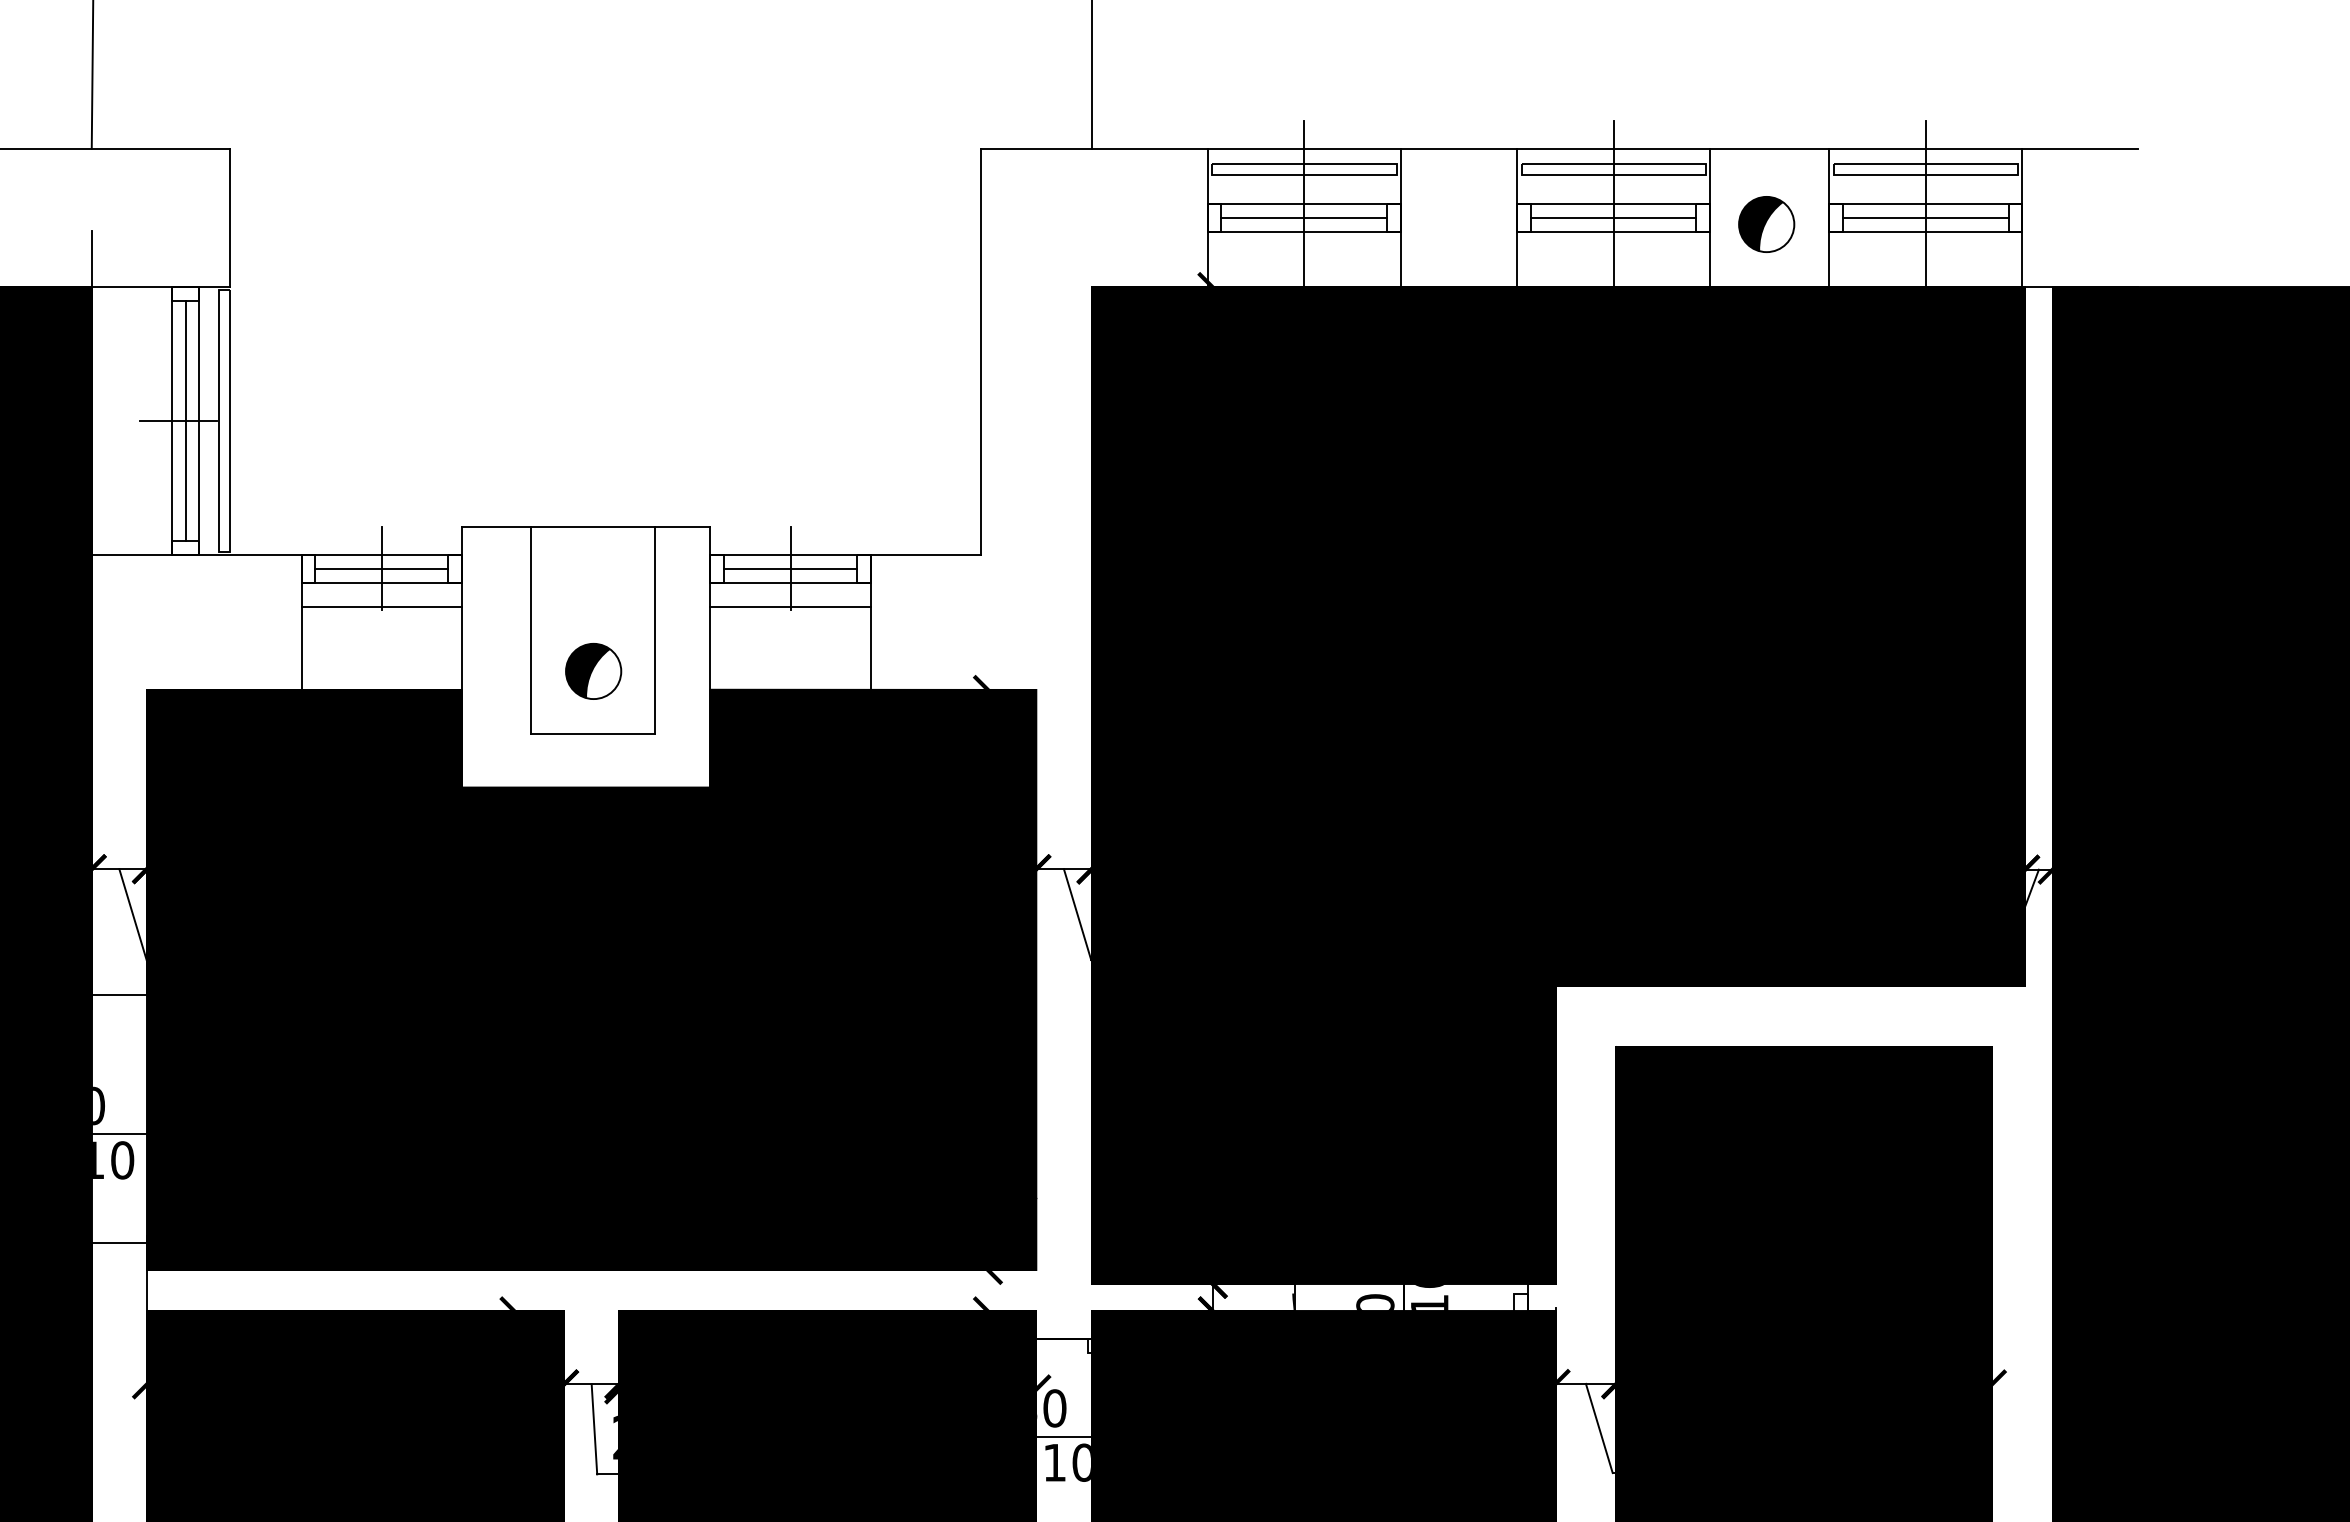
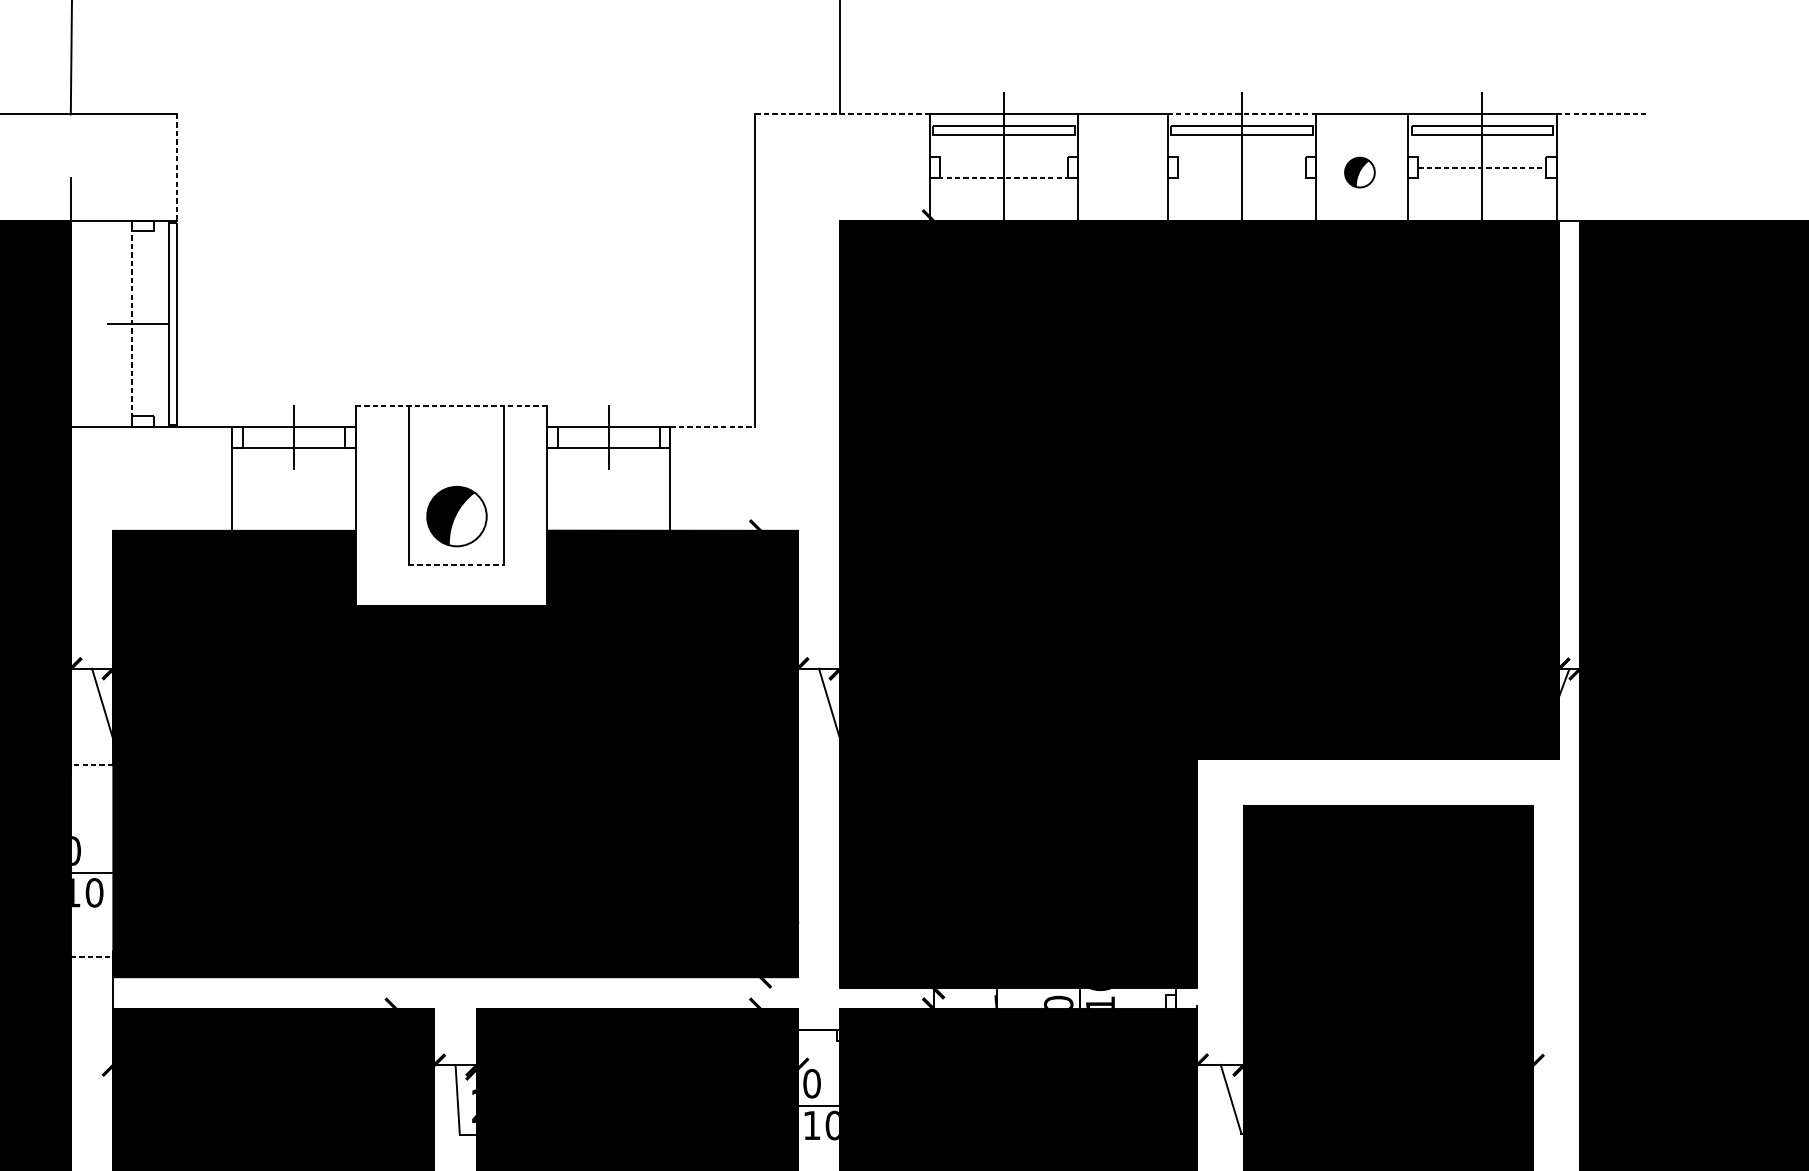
line: (1094, 148) -> (842, 114), solid -> dashed
line: (1613, 148) -> (1241, 114), solid -> dashed
line: (2080, 148) -> (1601, 114), solid -> dashed
line: (1303, 204) -> (1003, 157), removed
line: (1613, 204) -> (1241, 157), removed
line: (1925, 204) -> (1482, 157), removed
line: (229, 217) -> (176, 167), solid -> dashed
line: (1304, 218) -> (1004, 167), removed
line: (1613, 218) -> (1241, 167), removed
line: (1925, 218) -> (1482, 167), solid -> dashed
part: (1766, 224) -> (1359, 172), size x0.7
line: (1304, 231) -> (1004, 177), solid -> dashed
line: (1613, 231) -> (1241, 177), removed
line: (1925, 231) -> (1482, 177), removed
line: (185, 420) -> (142, 323), removed
line: (199, 420) -> (153, 323), removed
line: (171, 421) -> (132, 324), solid -> dashed
line: (586, 527) -> (451, 405), solid -> dashed
line: (926, 554) -> (713, 426), solid -> dashed
line: (381, 568) -> (293, 437), removed
line: (790, 568) -> (608, 437), removed
line: (381, 607) -> (293, 467), removed
line: (790, 607) -> (608, 467), removed
part: (593, 671) -> (456, 516), size x1.4
line: (593, 734) -> (456, 565), solid -> dashed
line: (119, 994) -> (92, 765), solid -> dashed
line: (119, 1243) -> (92, 956), solid -> dashed

